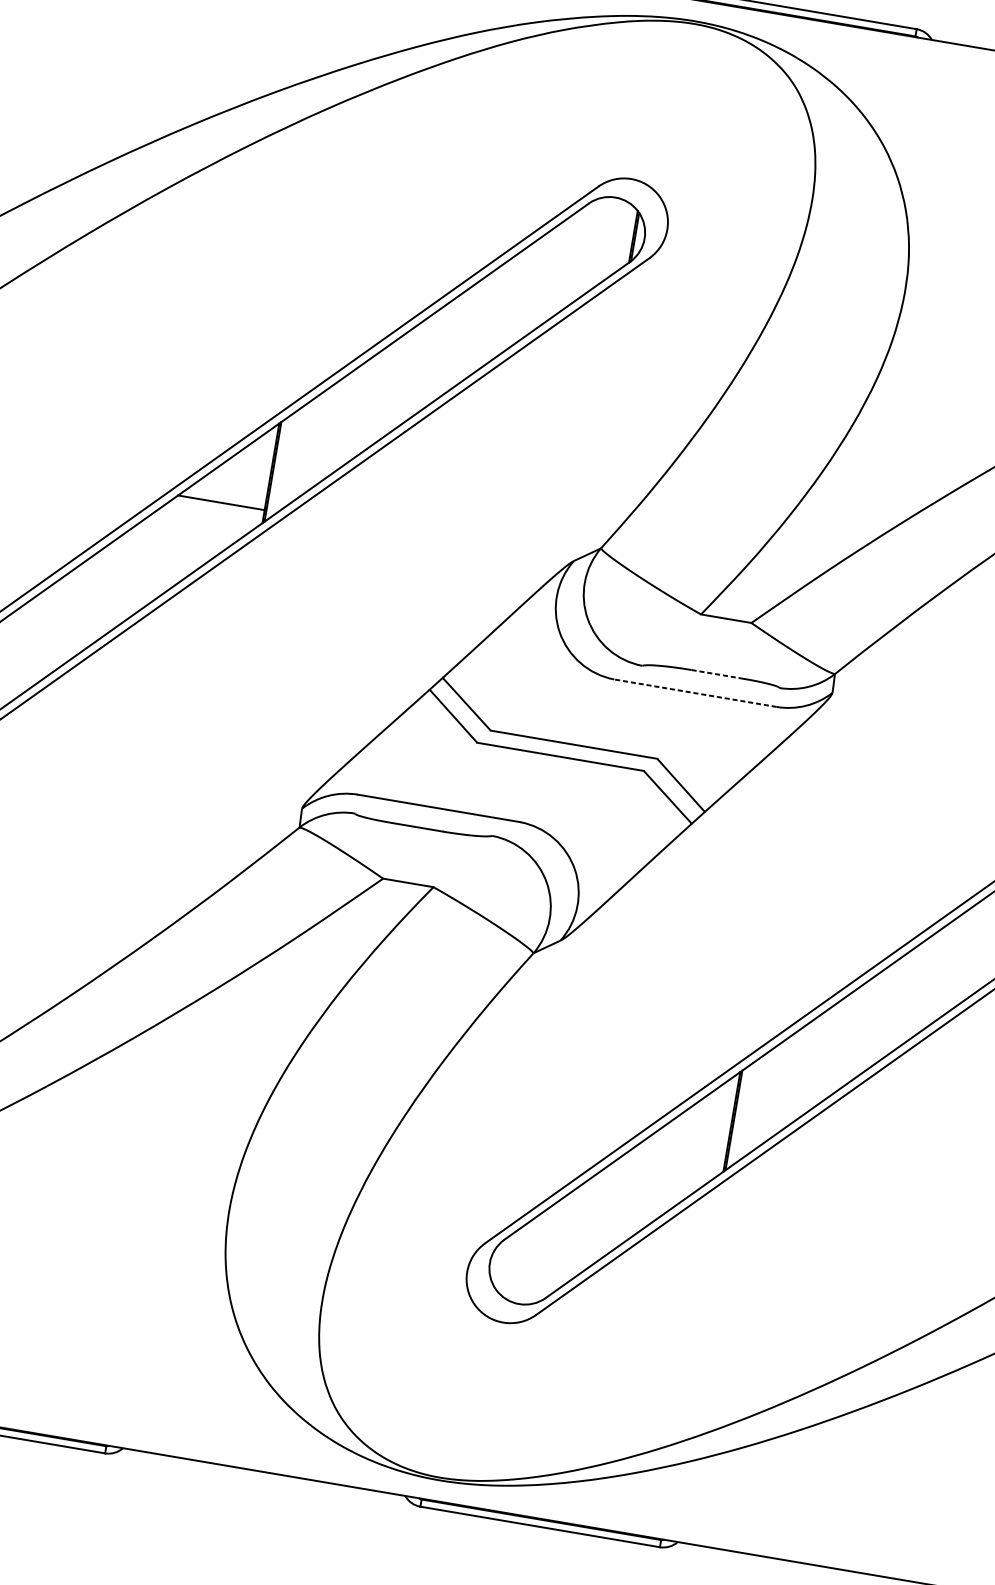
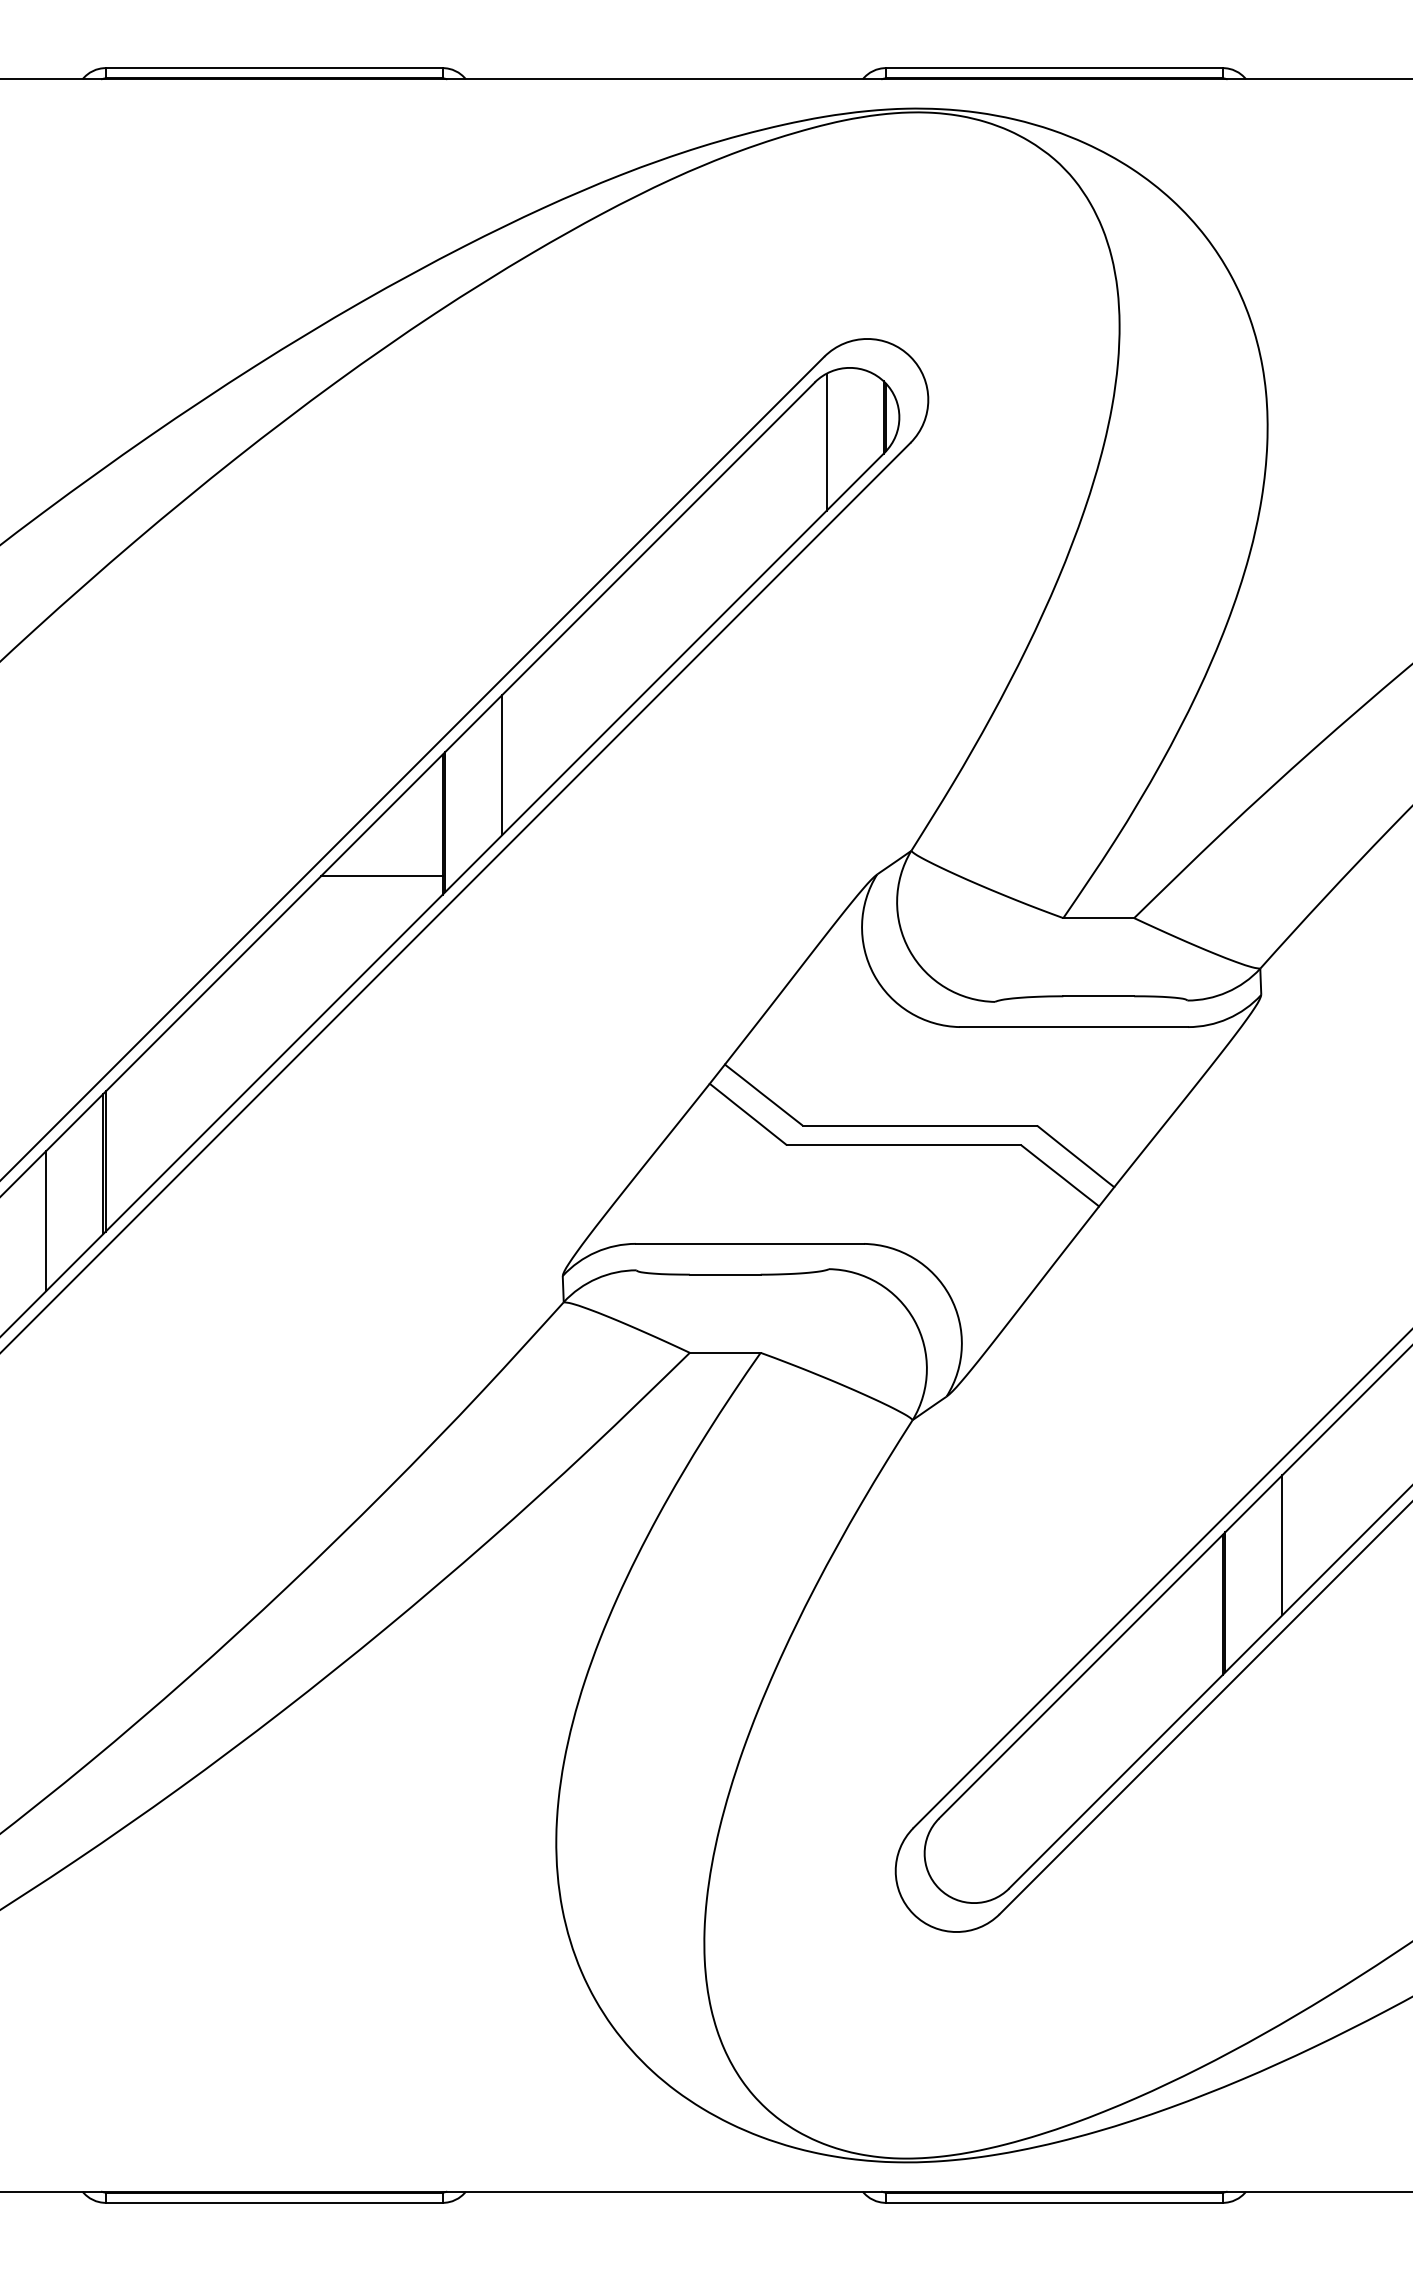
line: (589, 247) -> (826, 441), added
line: (320, 438) -> (502, 765), added
line: (717, 674) -> (1099, 996), dashed -> solid
line: (695, 693) -> (1073, 1027), dashed -> solid
line: (781, 1086) -> (1282, 1545), added

